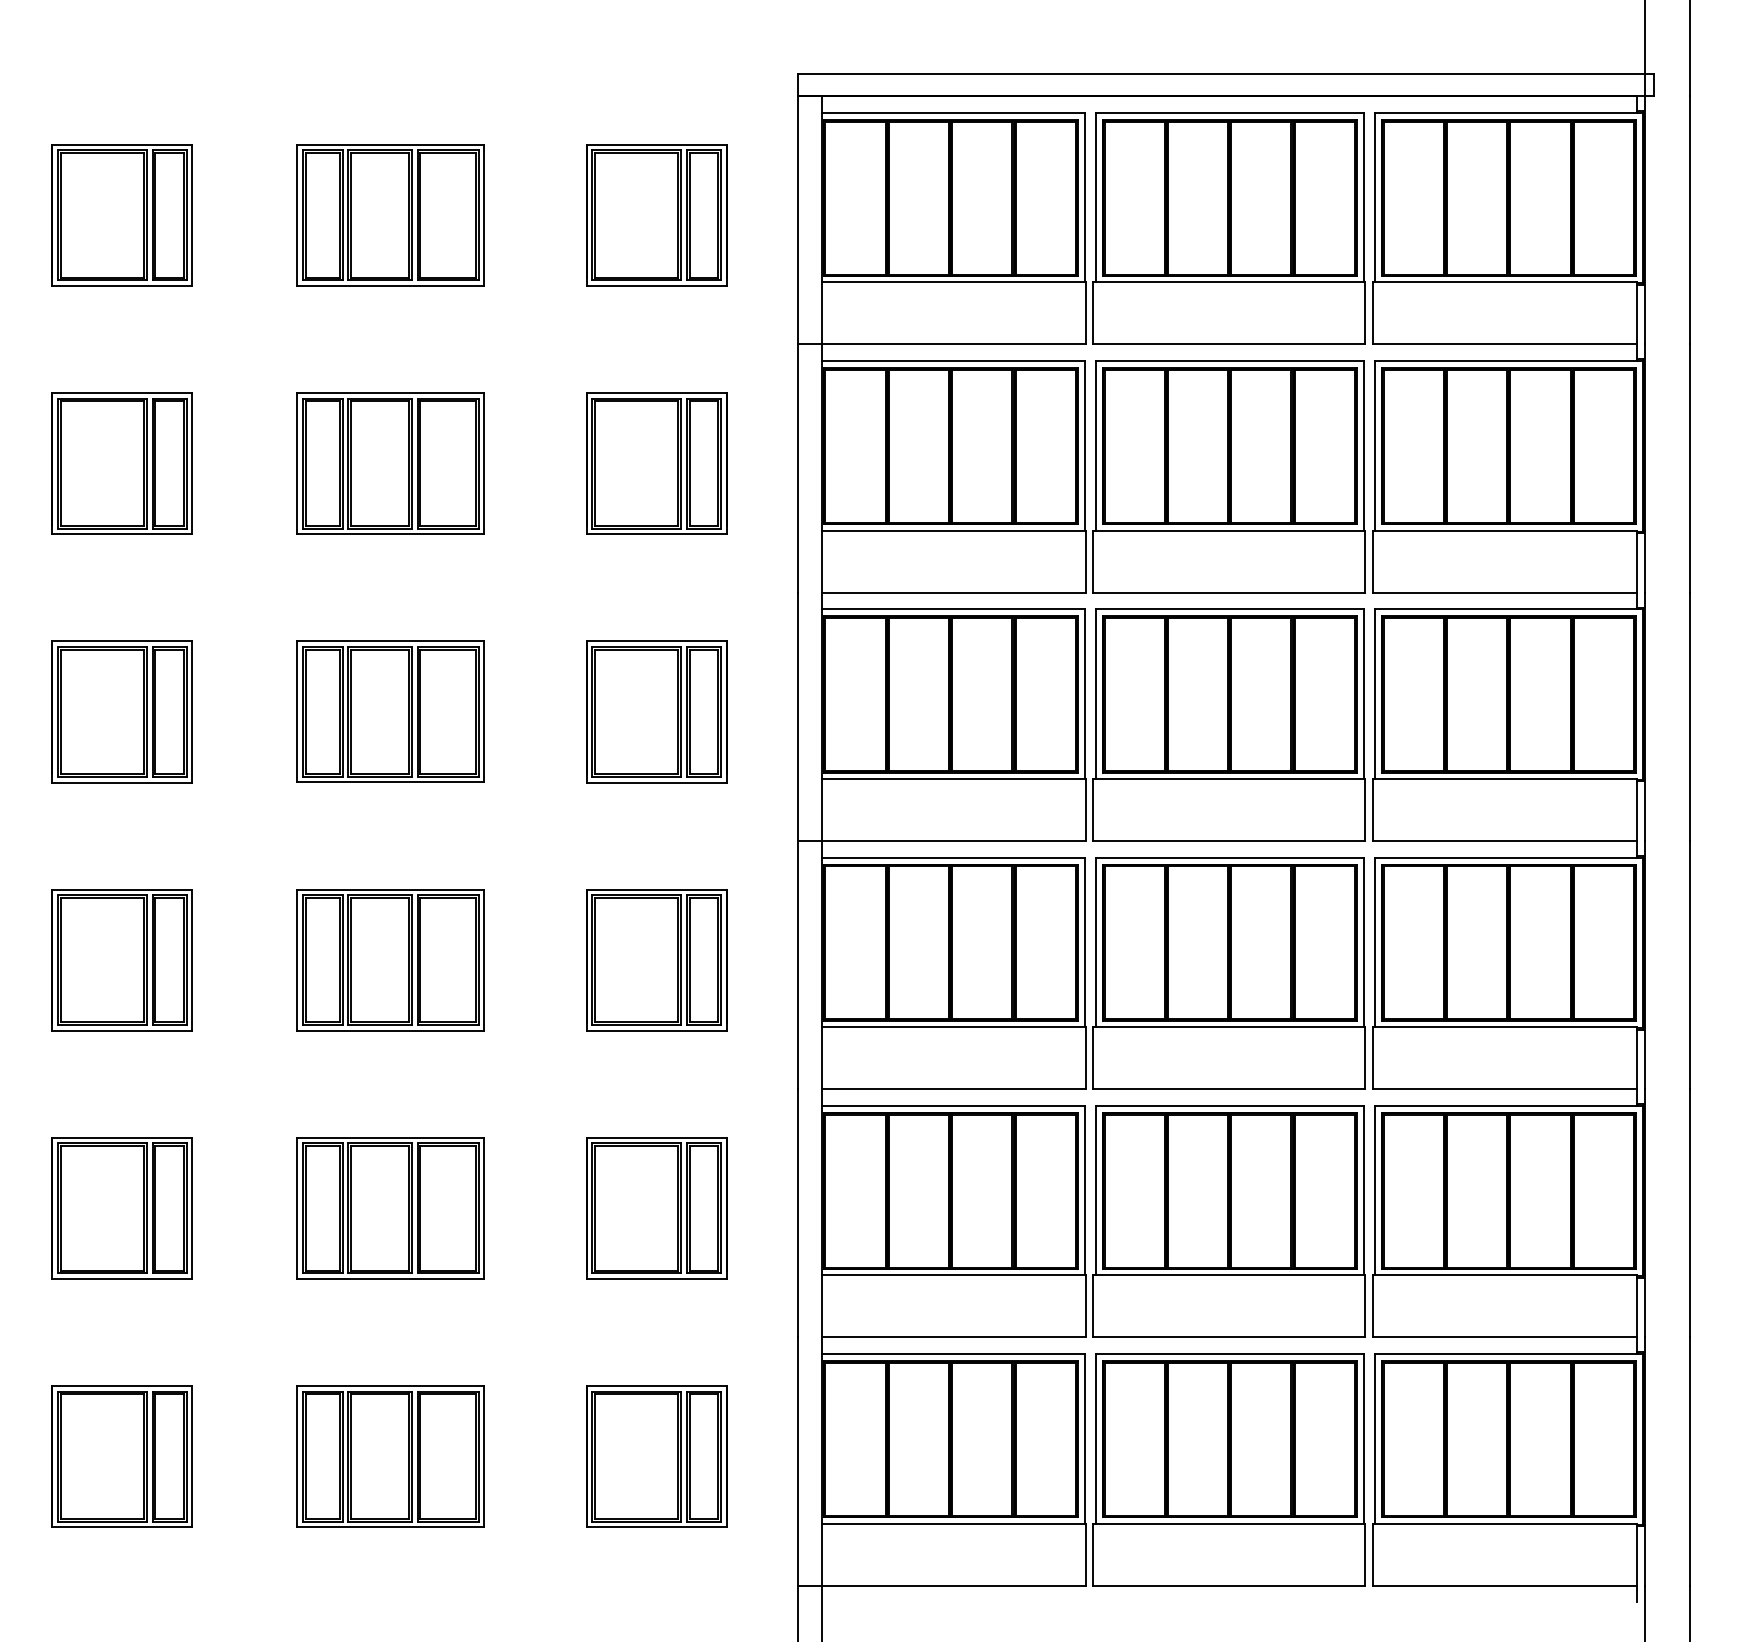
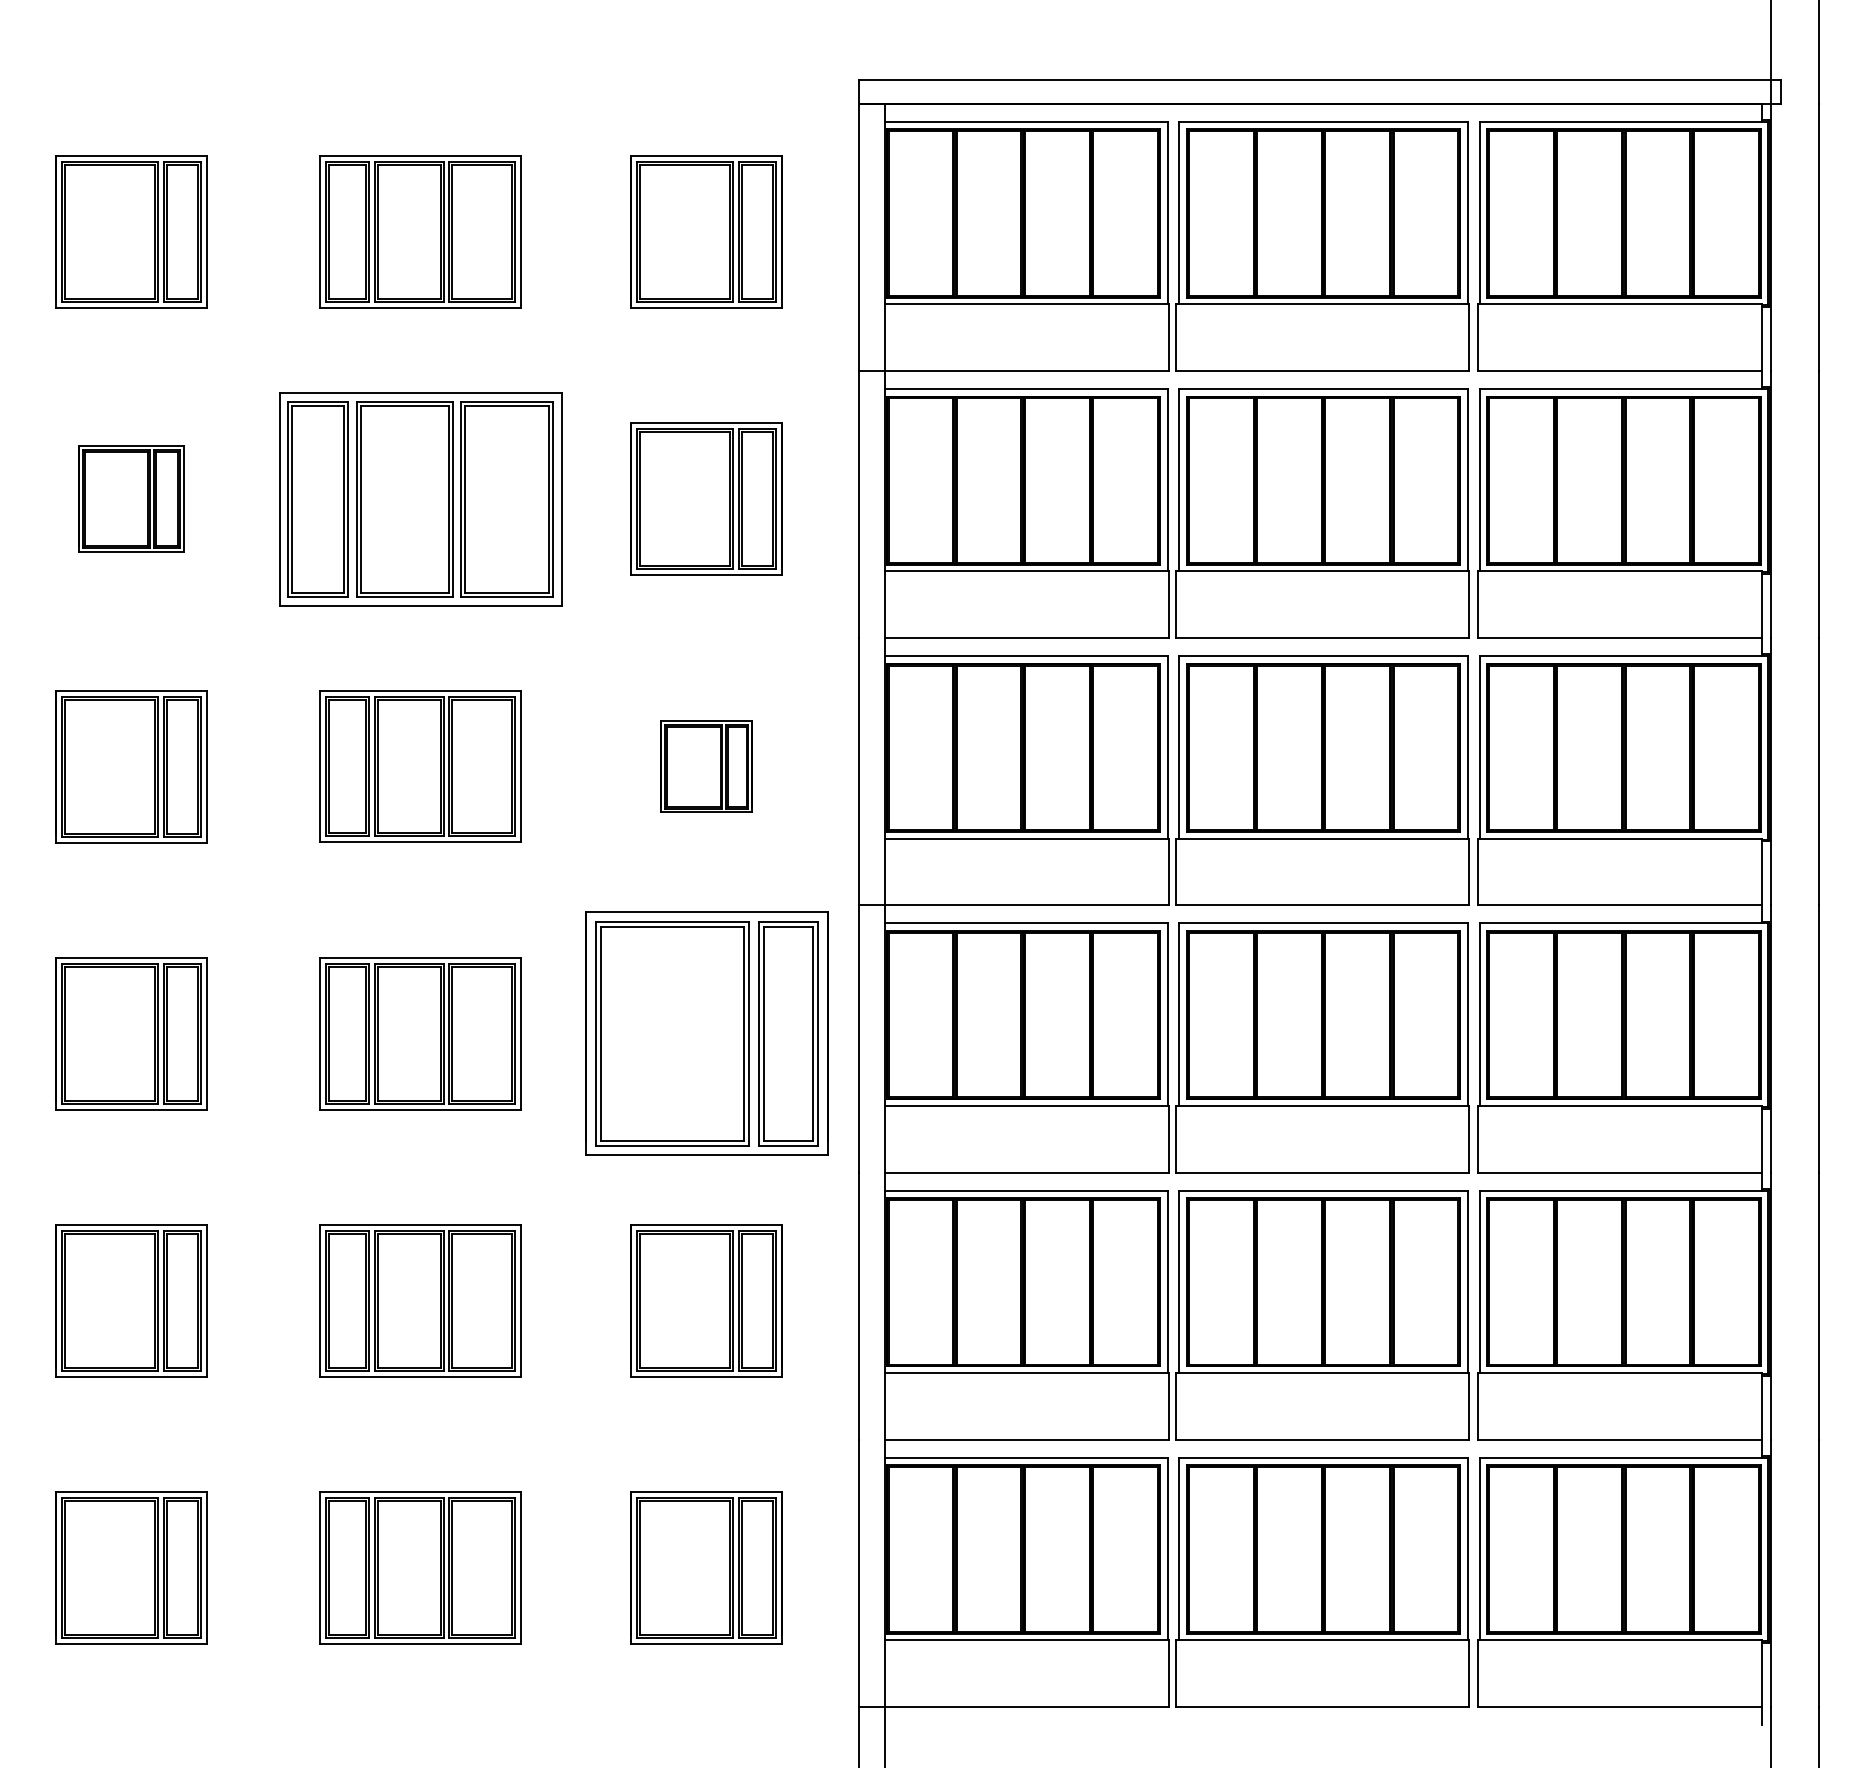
part: (122, 462) -> (131, 498), size x0.7
part: (390, 462) -> (420, 498), size x1.4
part: (656, 711) -> (706, 766), size x0.6
part: (656, 959) -> (706, 1033), size x1.6

